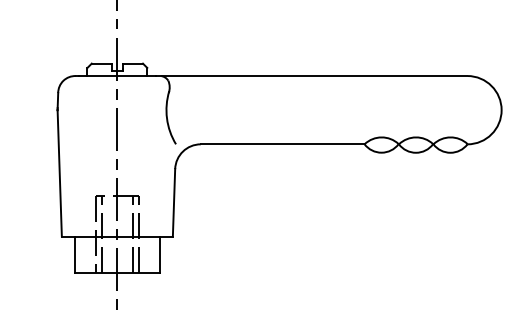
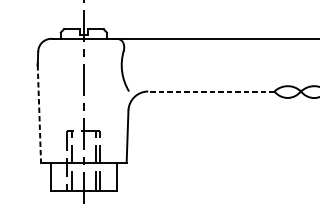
line: (282, 144) -> (211, 91), solid -> dashed
line: (59, 173) -> (39, 114), solid -> dashed

